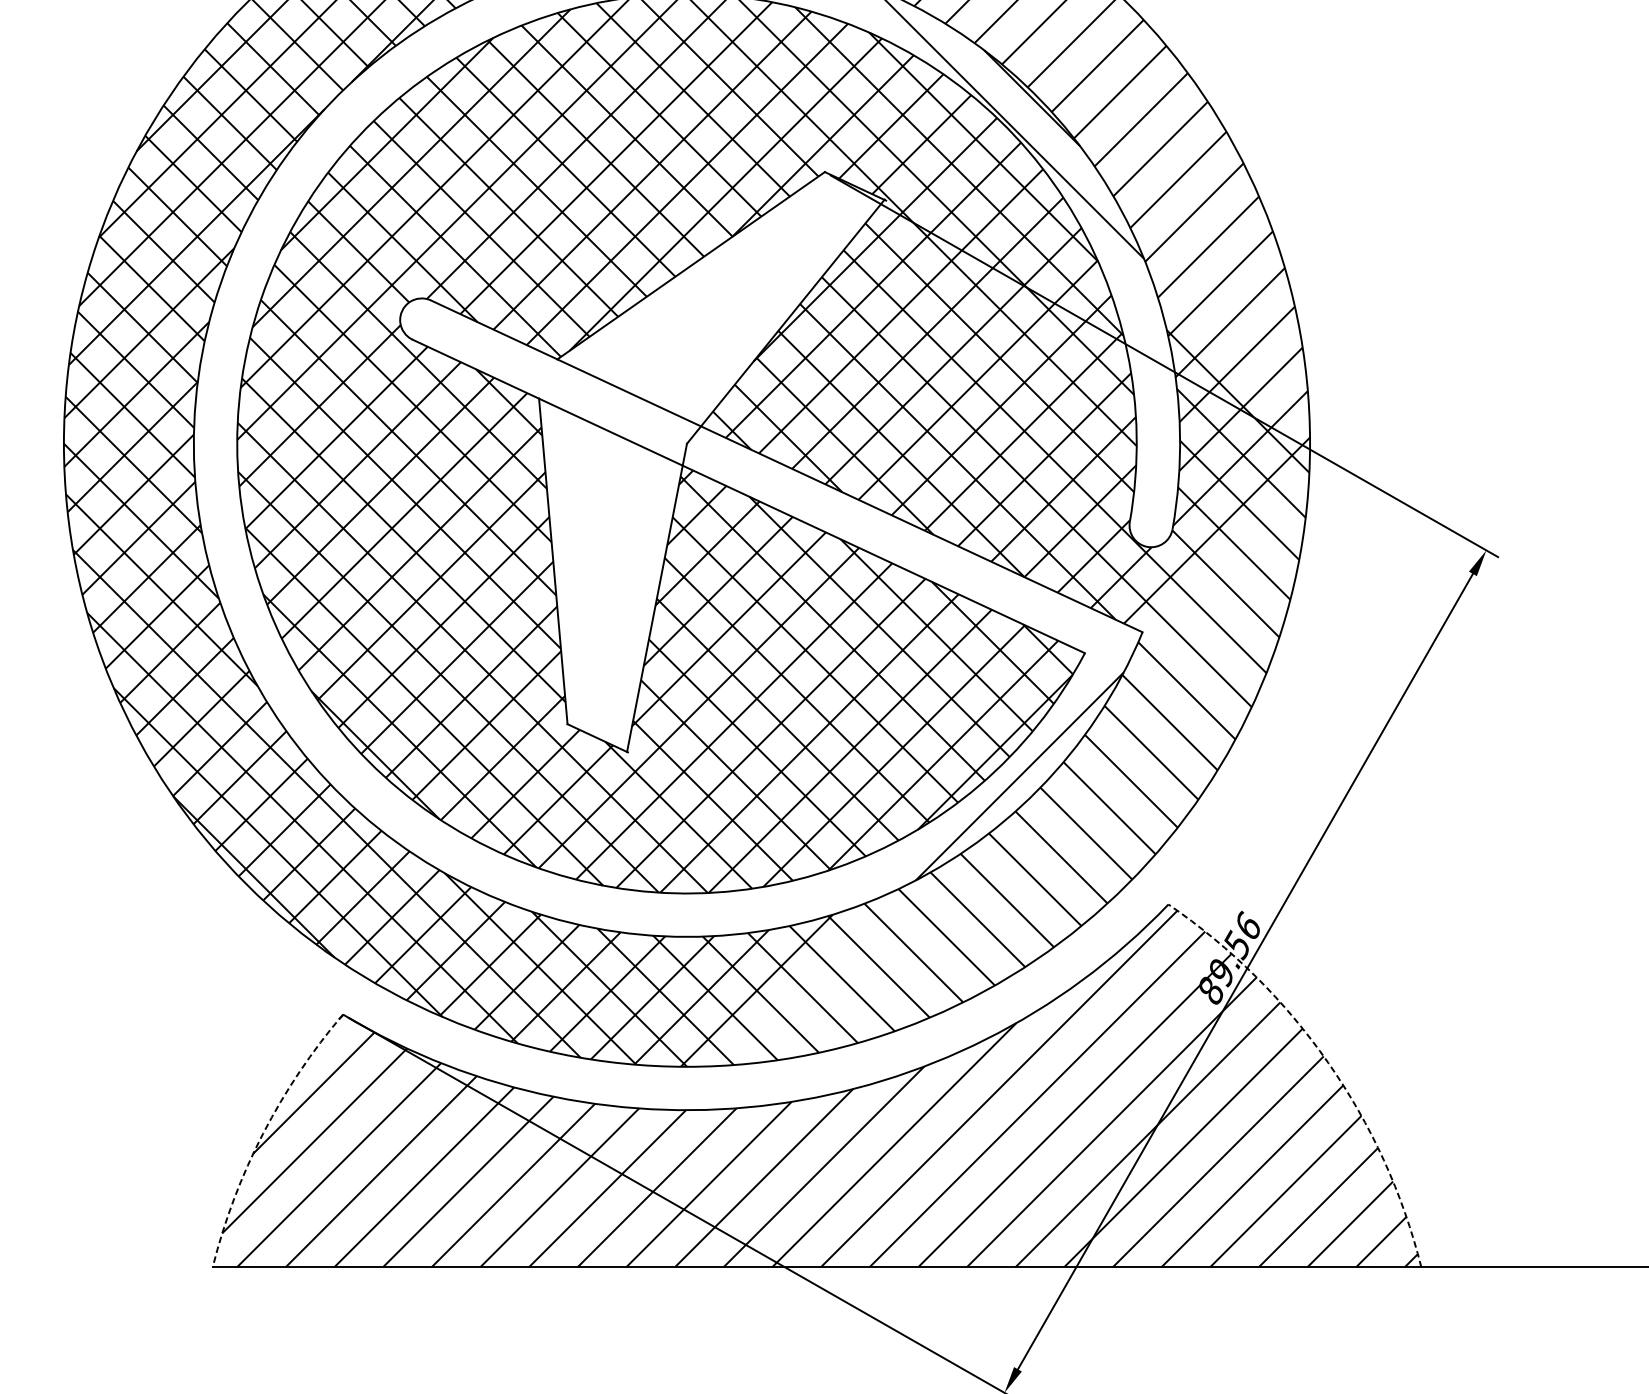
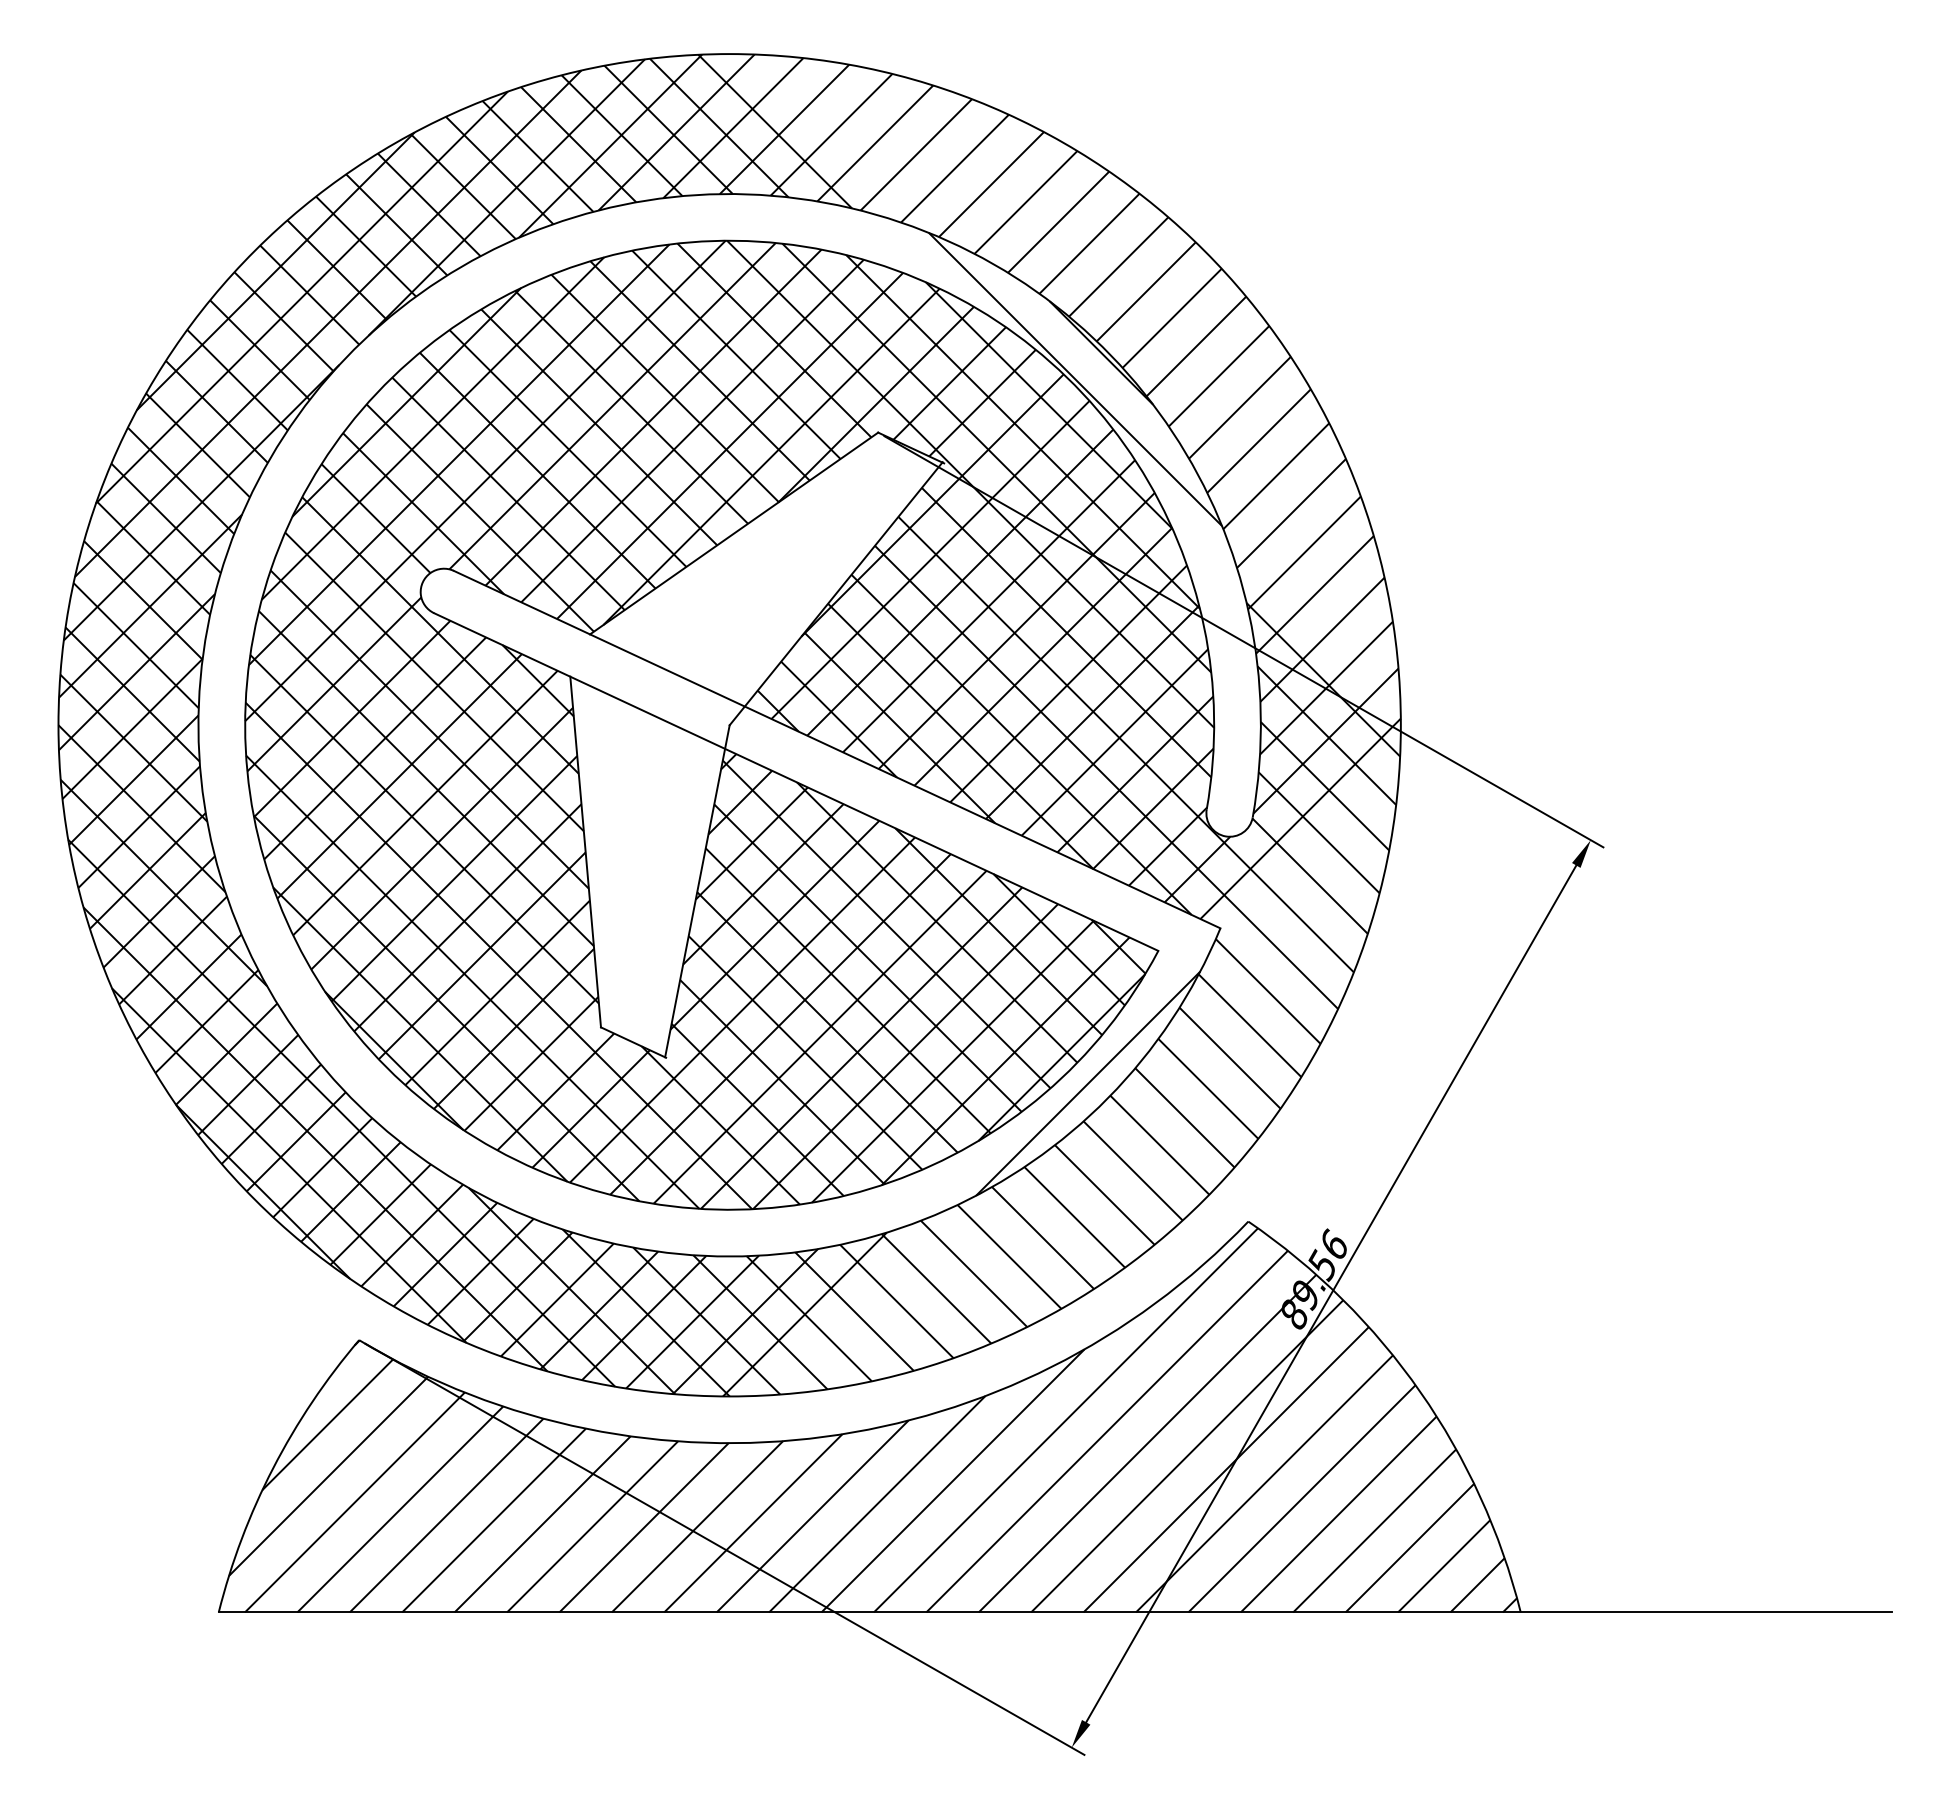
arc: (1328, 1063) -> (1420, 1392), dashed -> solid
arc: (263, 1133) -> (273, 1468), dashed -> solid

